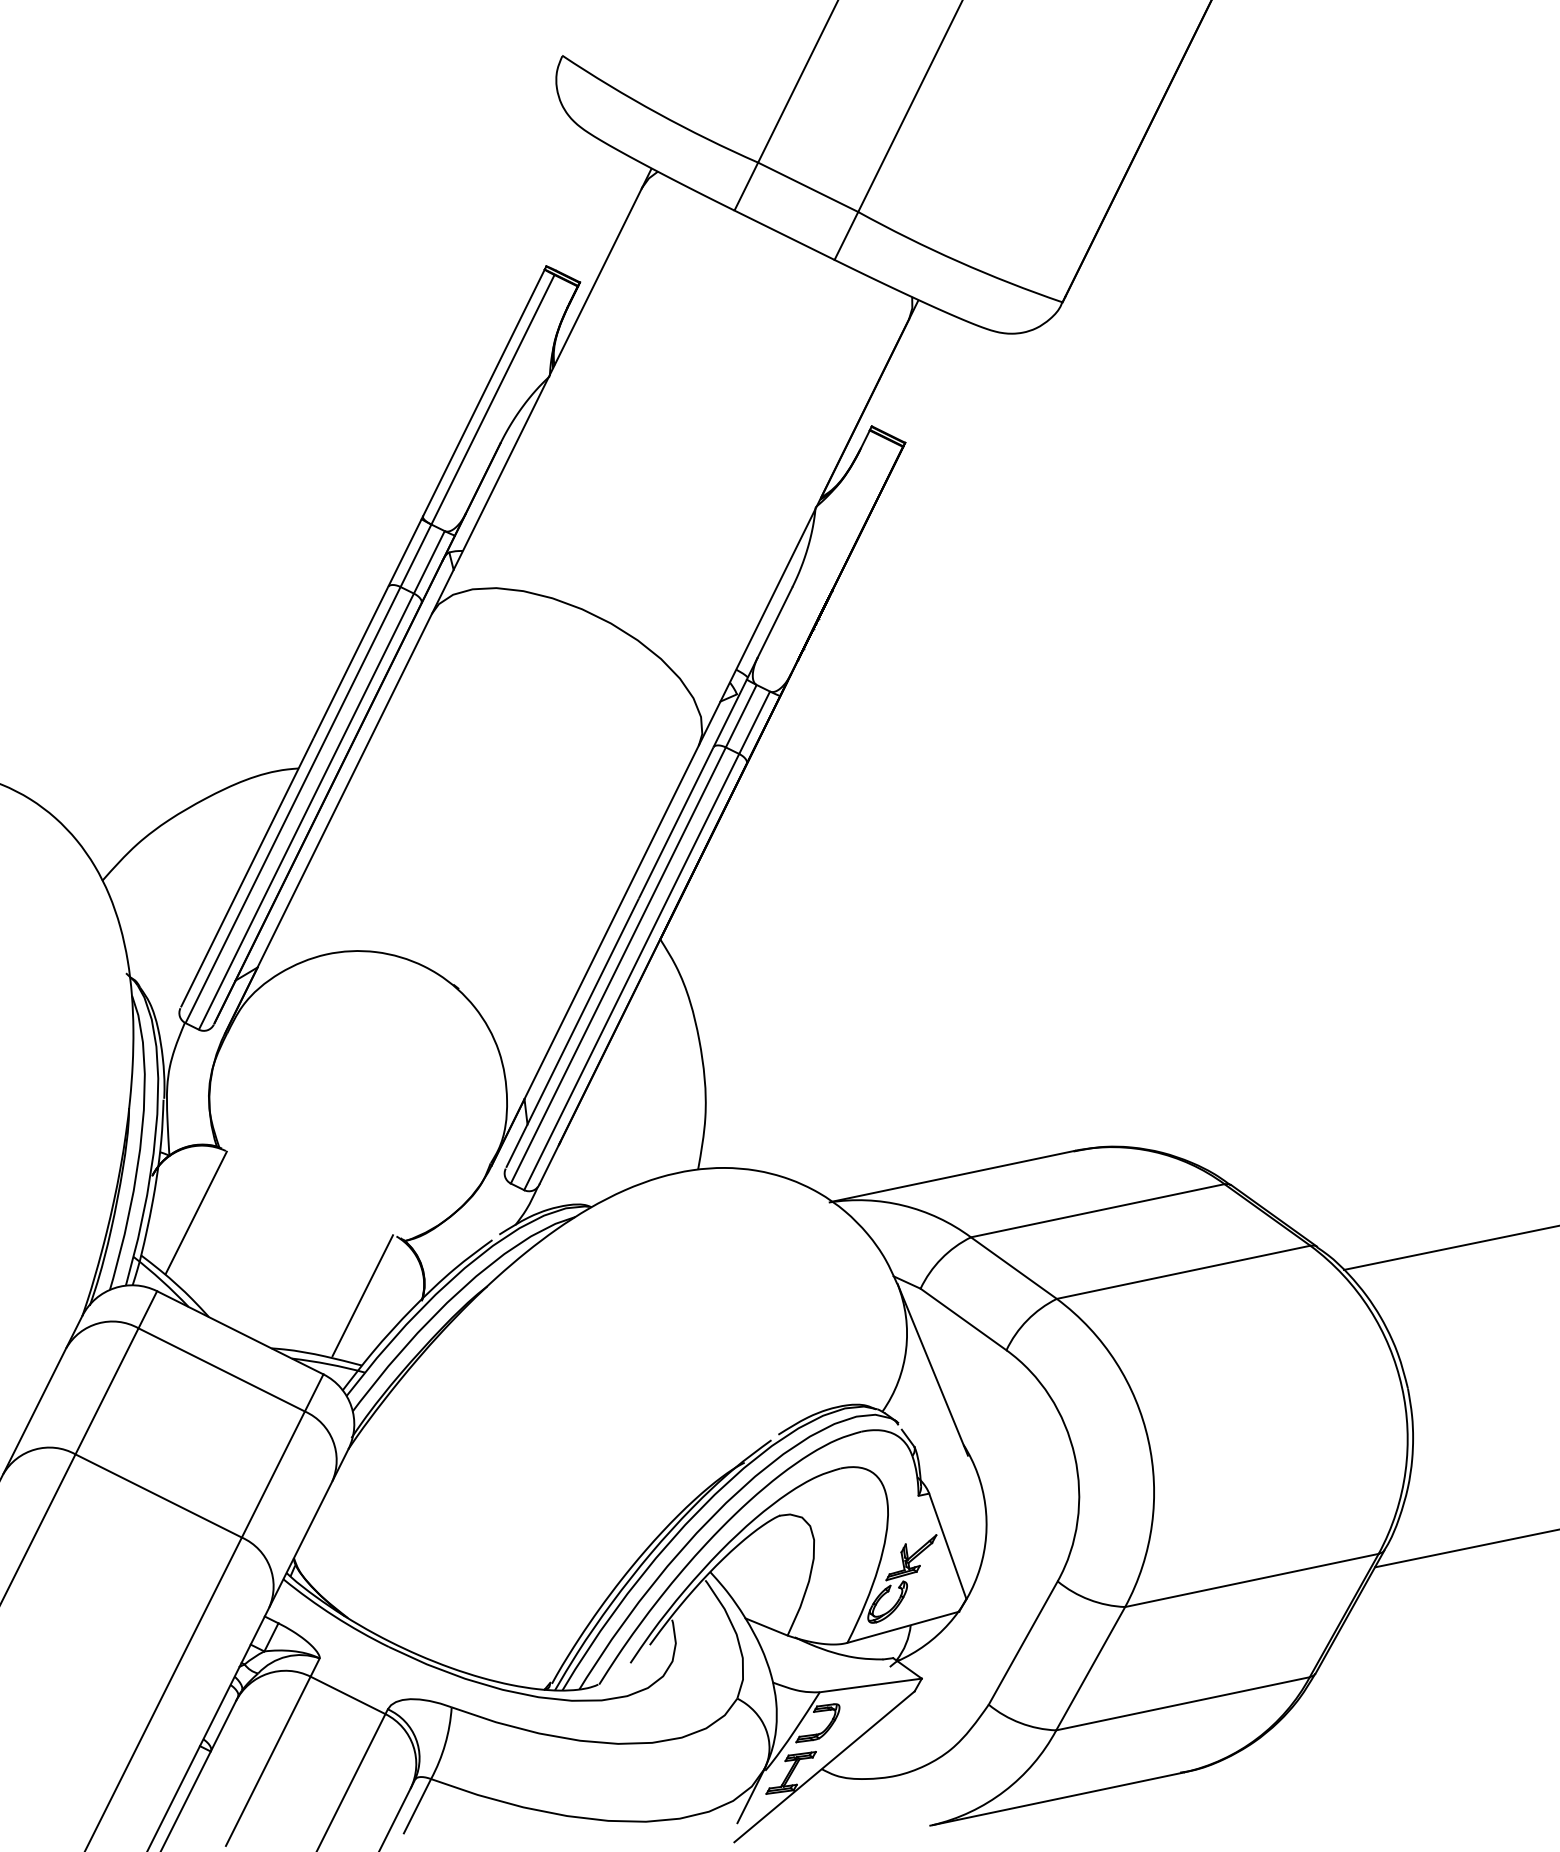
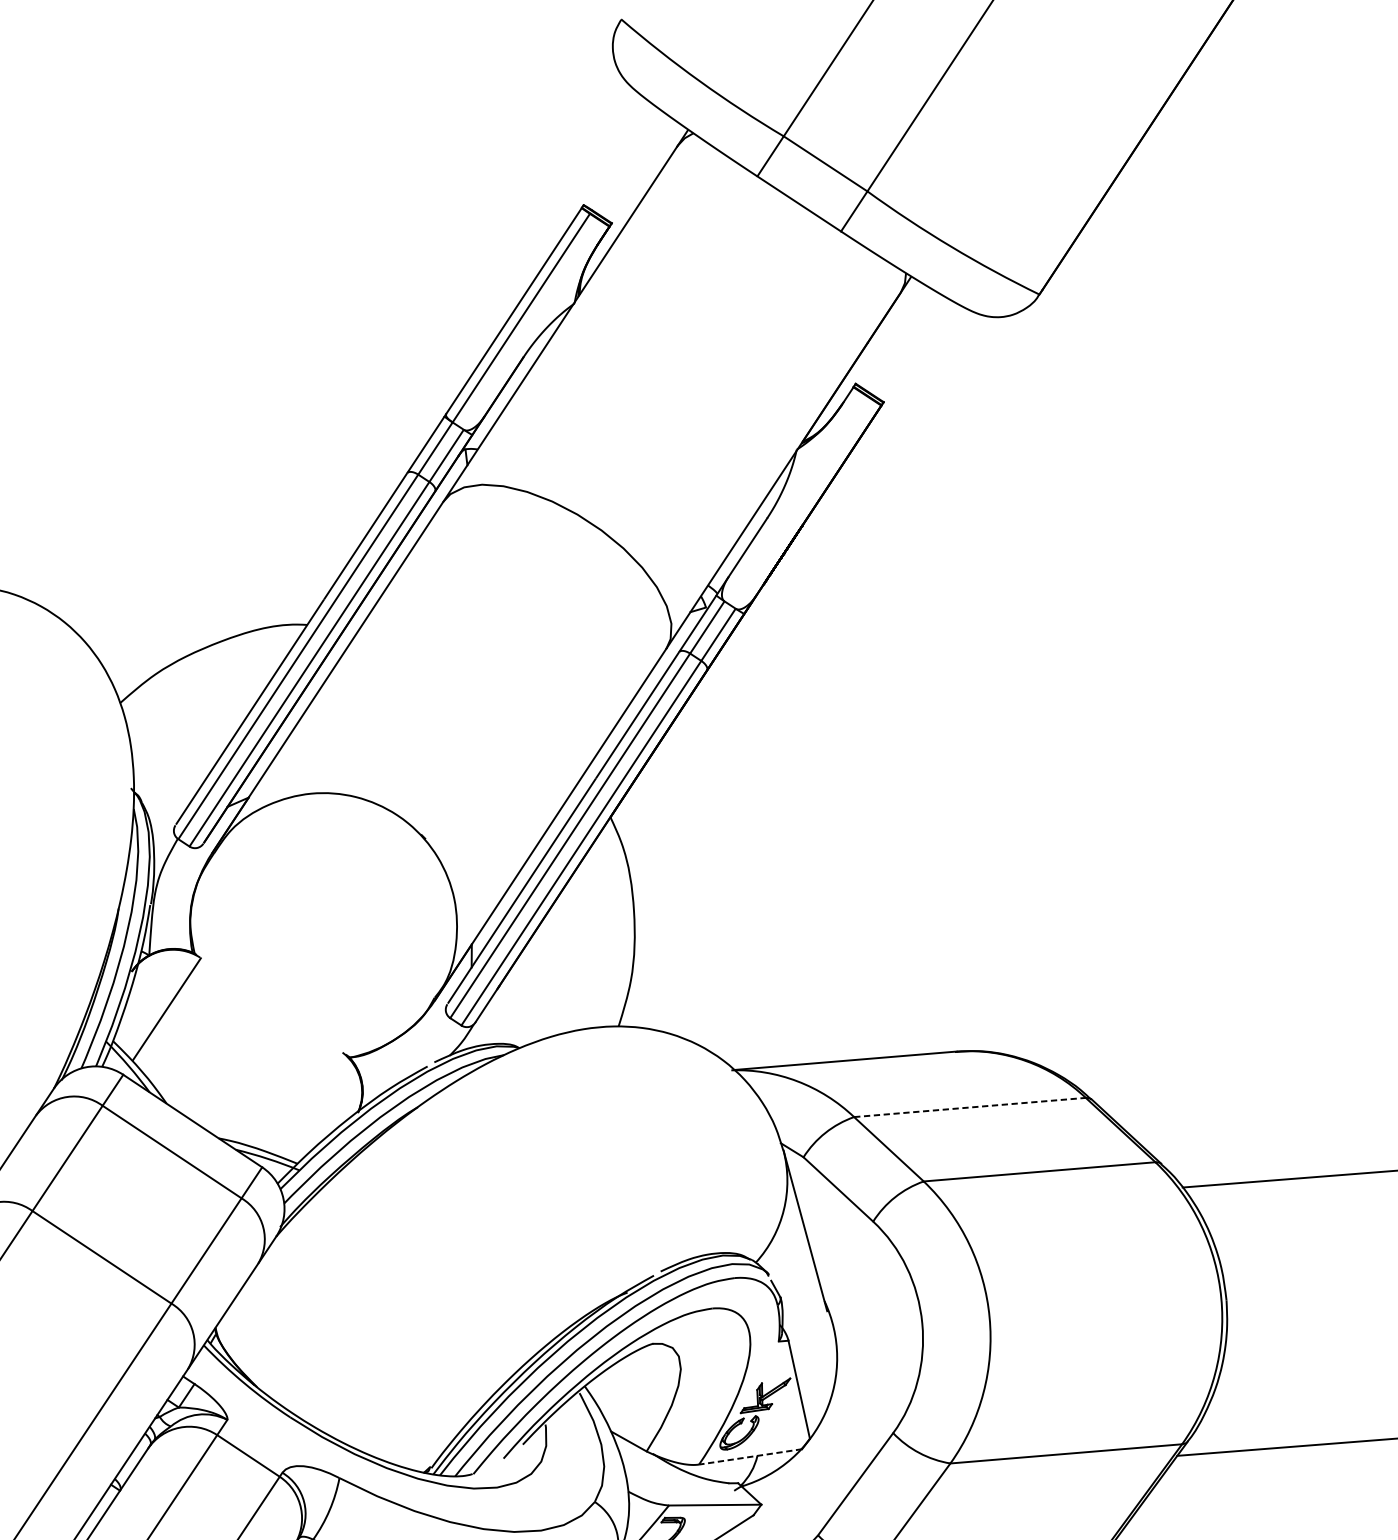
line: (1097, 1210) -> (969, 1107), solid -> dashed
line: (362, 1295) -> (305, 1101), removed
line: (902, 1627) -> (749, 1456), solid -> dashed

